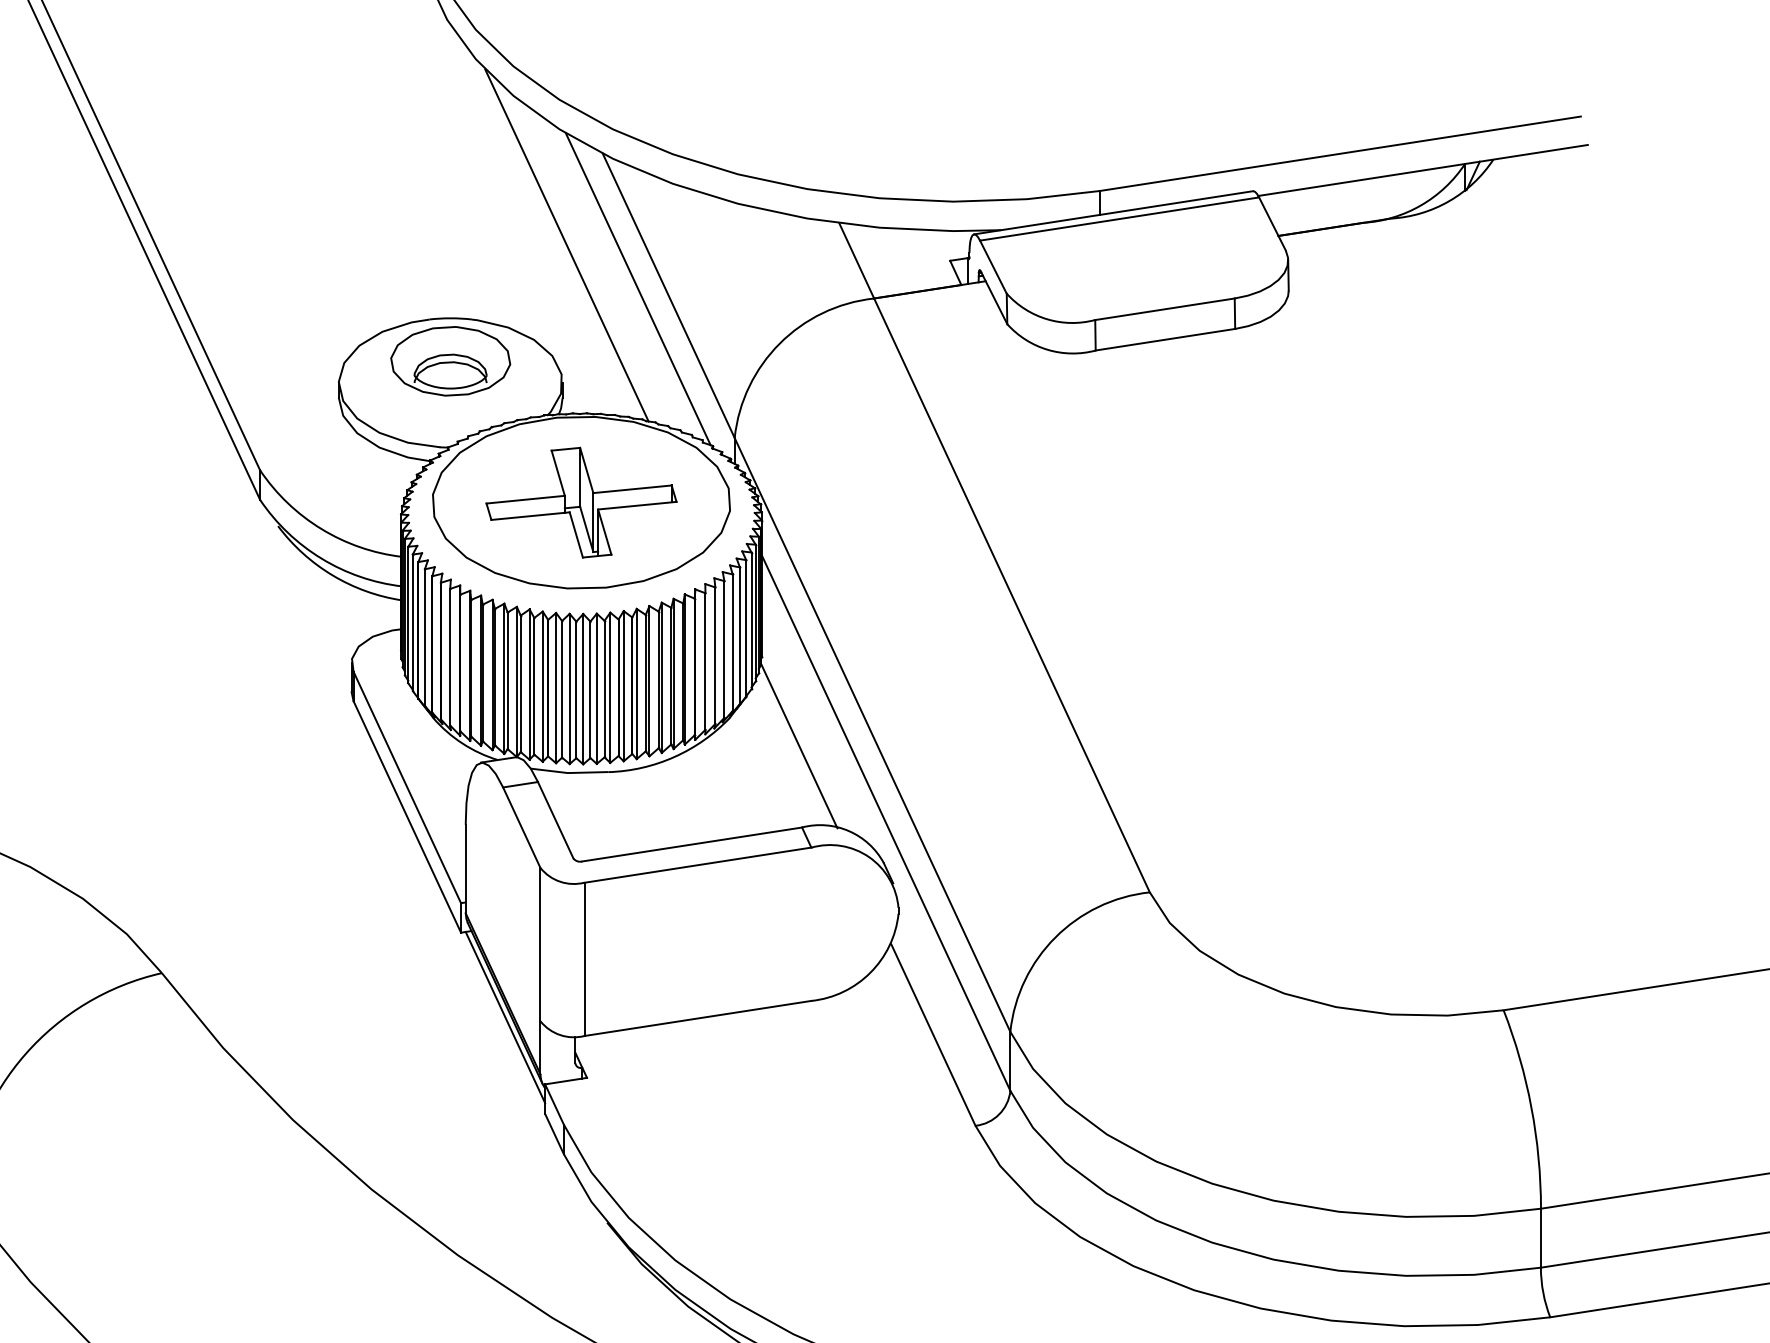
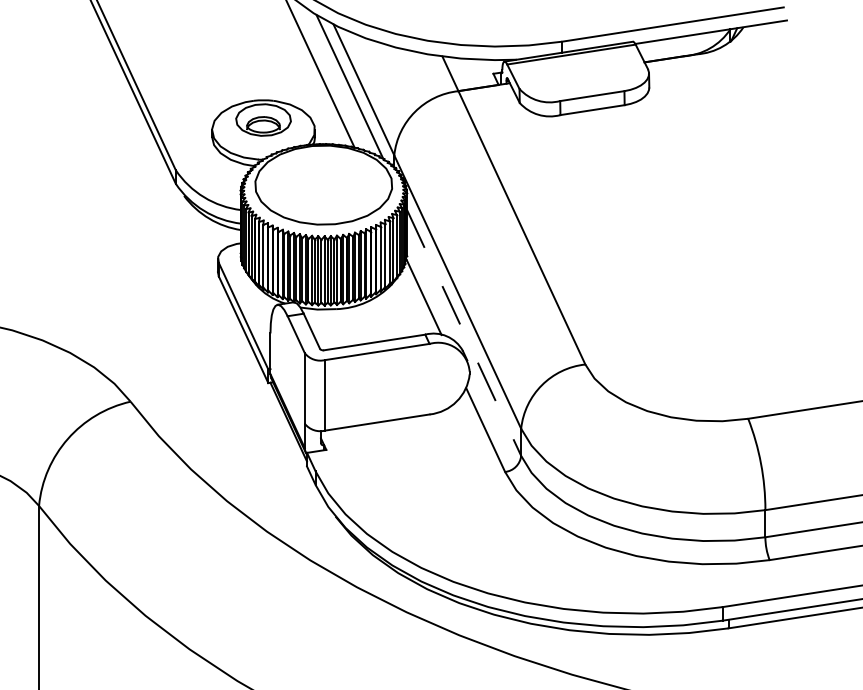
part: (580, 501) -> (323, 184), removed
line: (887, 822) -> (464, 332), solid -> dashed

